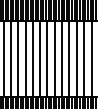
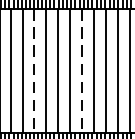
line: (18, 59) -> (34, 72), solid -> dashed
line: (47, 59) -> (82, 72), solid -> dashed

